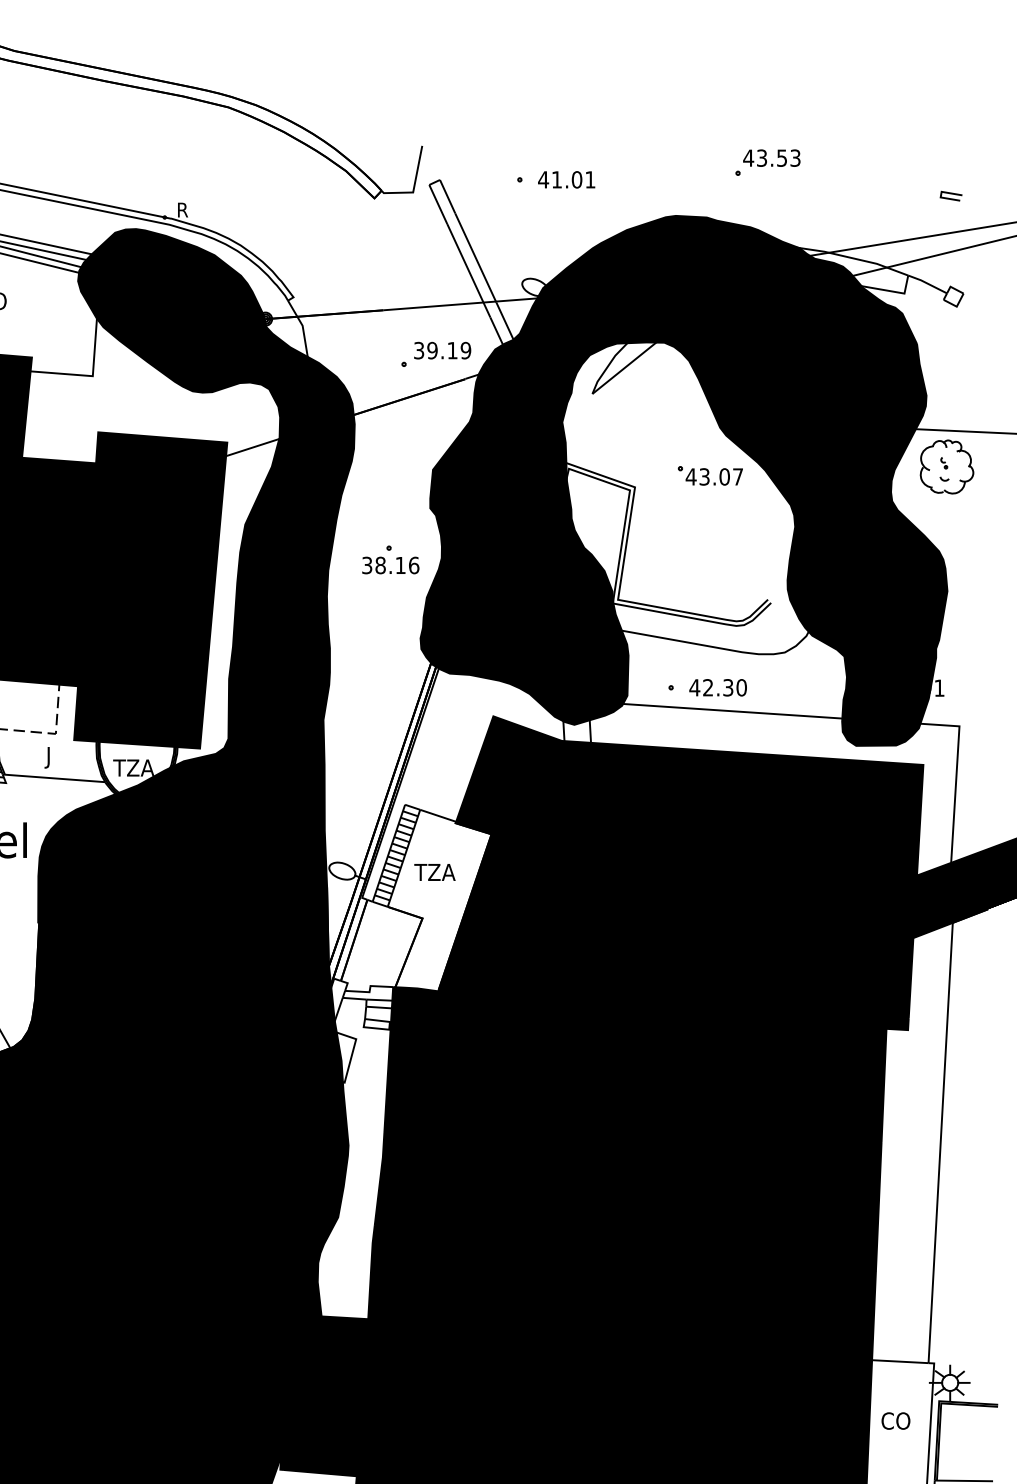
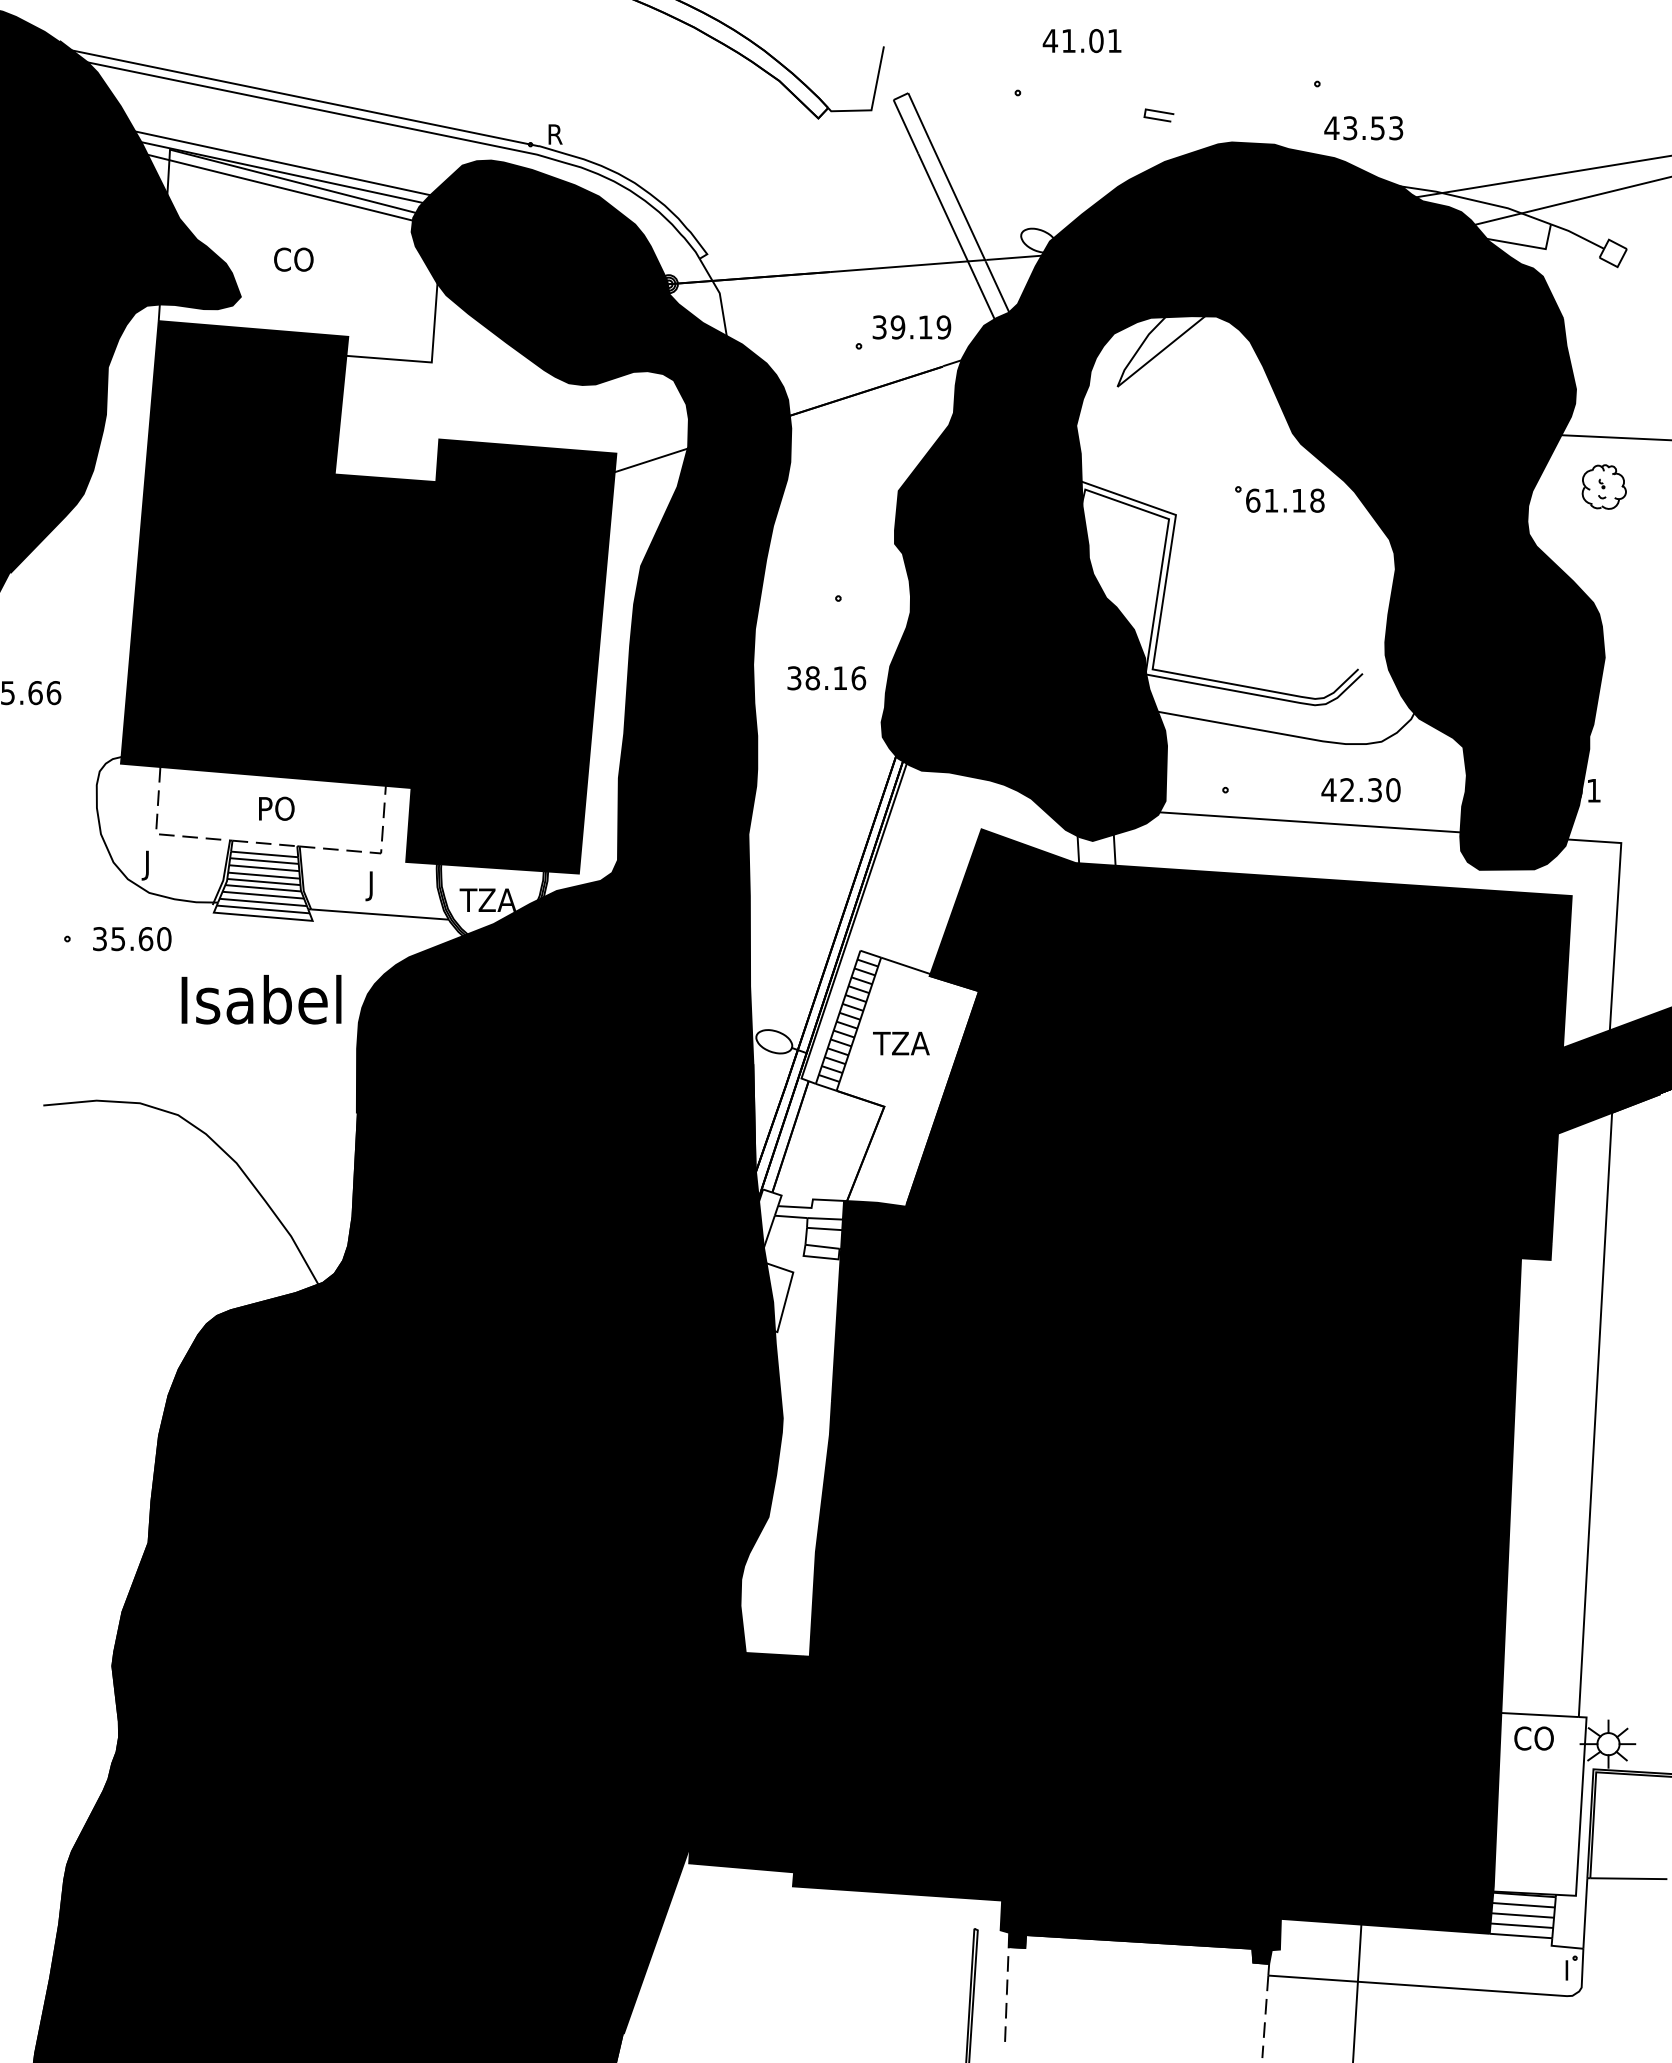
text: (771, 158) -> (1363, 128), moved
text: (566, 180) -> (1081, 41), moved
line: (950, 194) -> (1158, 112), moved
part: (947, 466) -> (1604, 486), size x0.6
text: (714, 476) -> (1284, 500), 43.07 -> 61.18
text: (390, 565) -> (826, 678), moved
text: (717, 688) -> (1360, 790), moved
text: (895, 1421) -> (1533, 1738), moved

